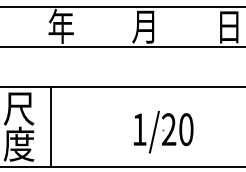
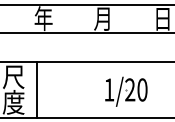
part: (163, 131) -> (126, 91), moved

